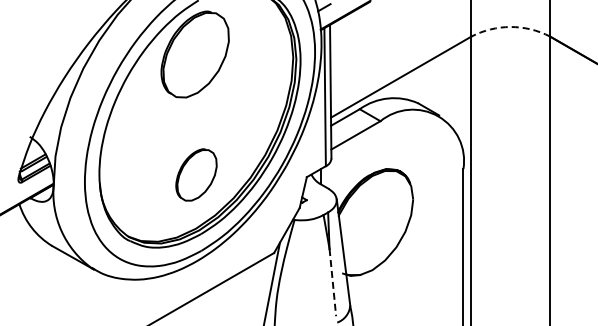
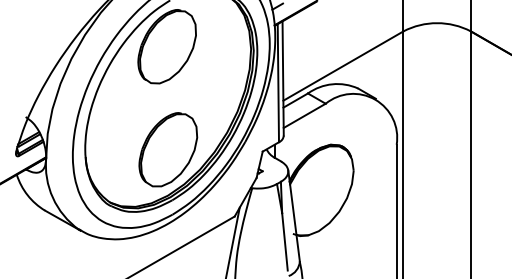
arc: (510, 27) -> (436, 23), dashed -> solid
part: (196, 174) -> (168, 149), size x1.67
line: (332, 282) -> (284, 241), dashed -> solid

